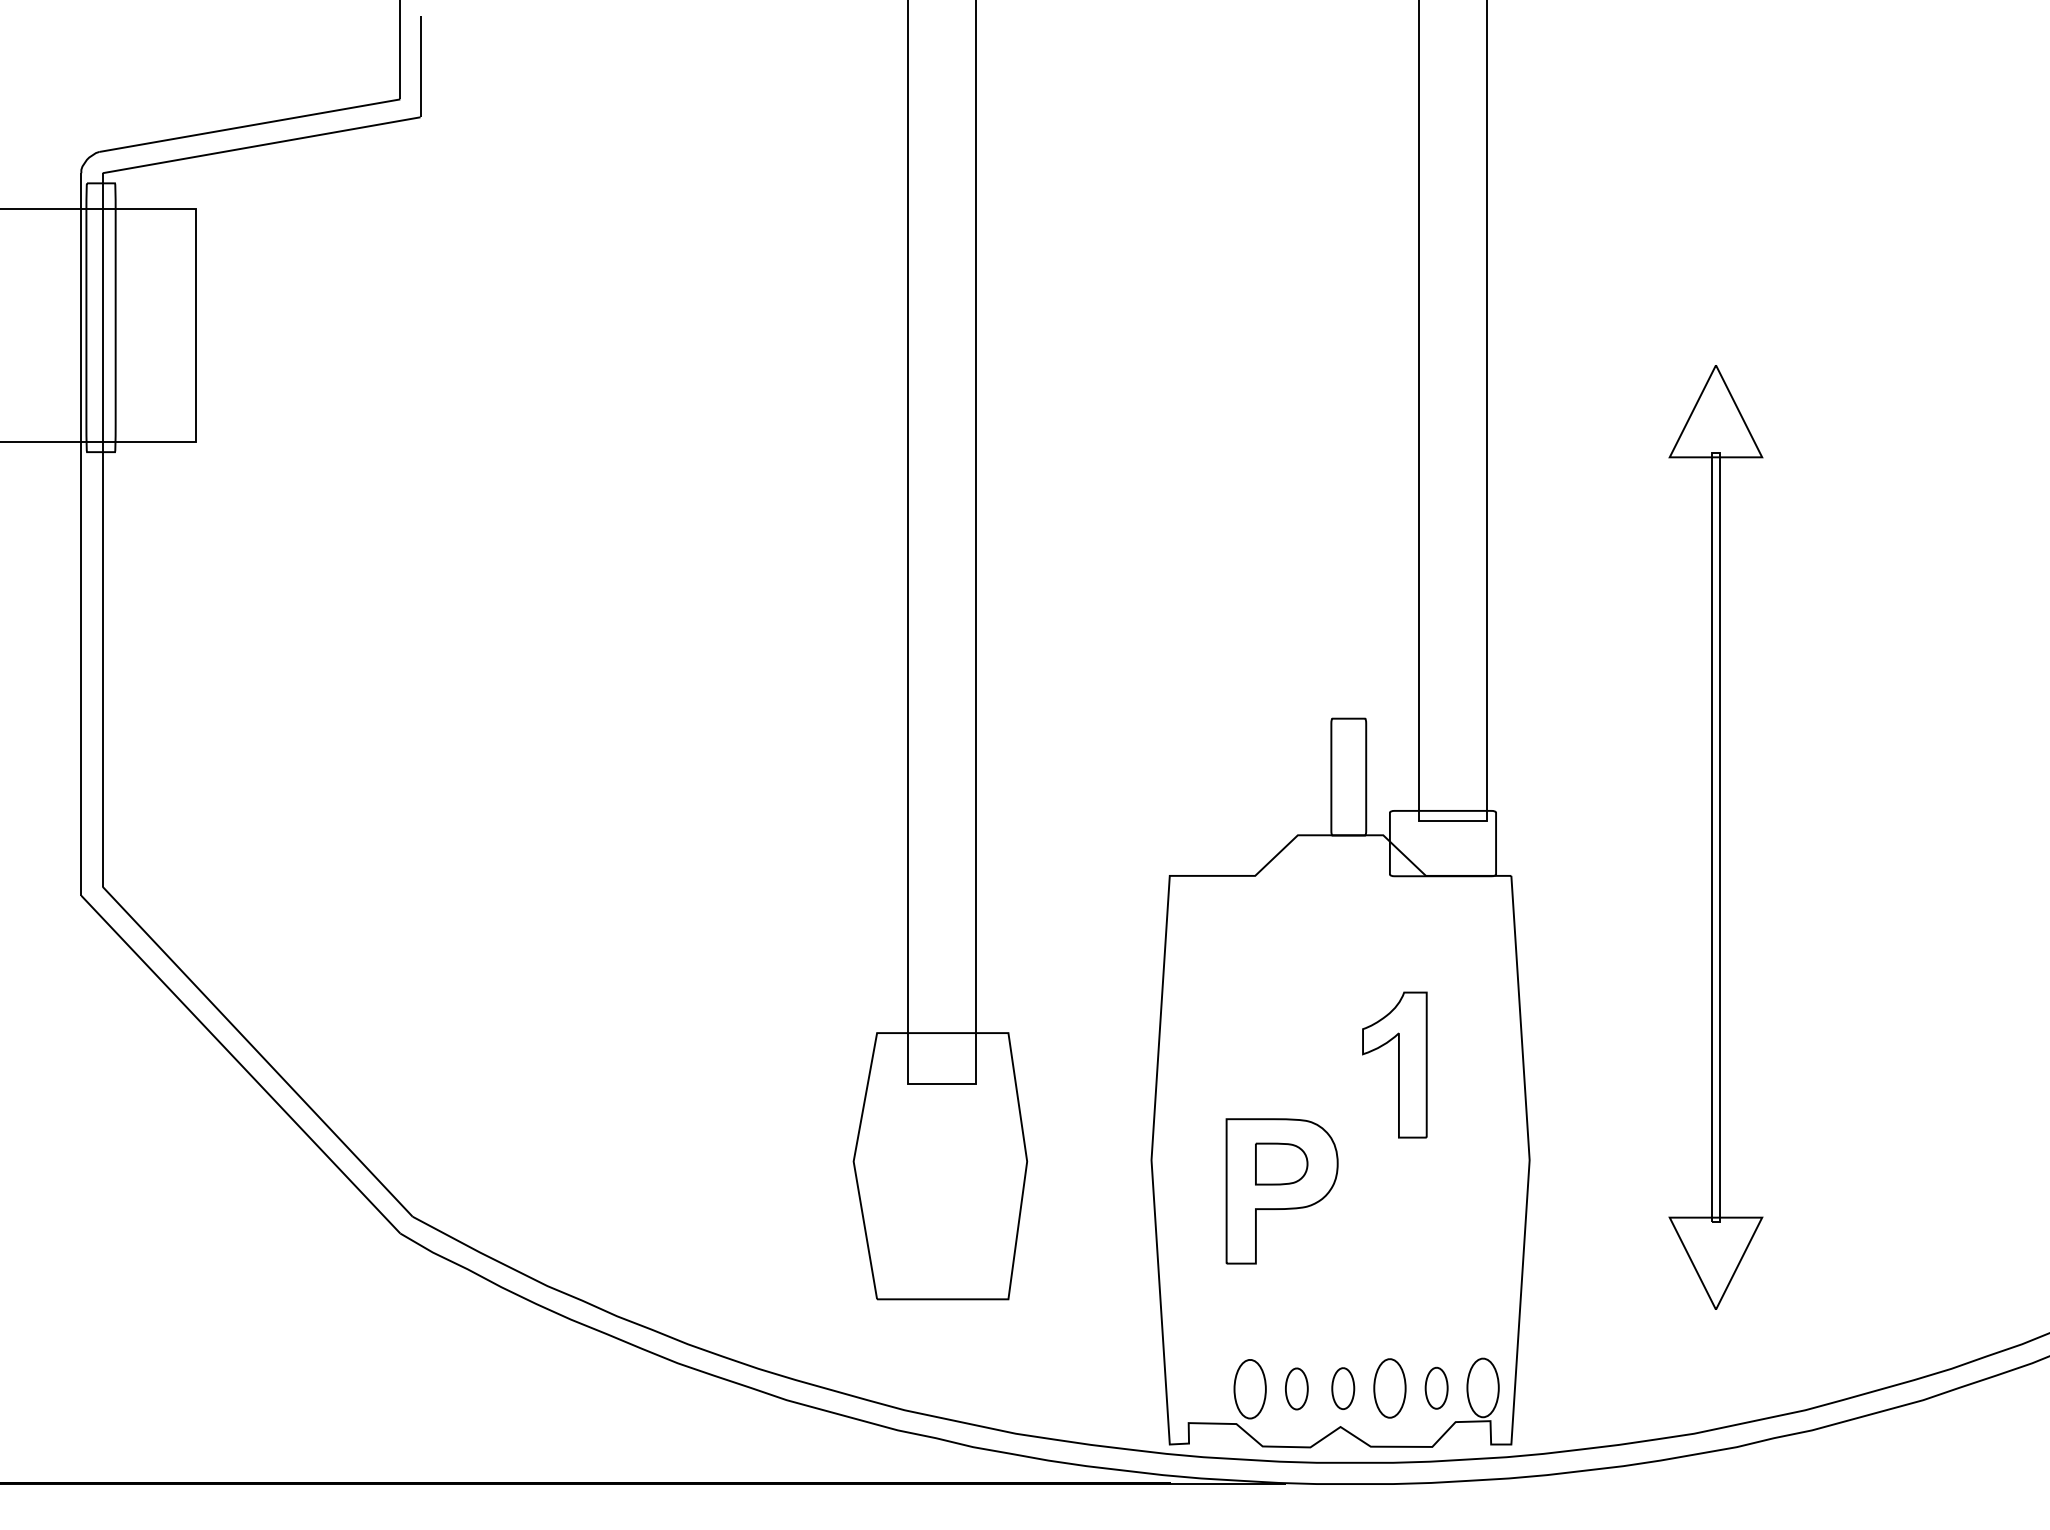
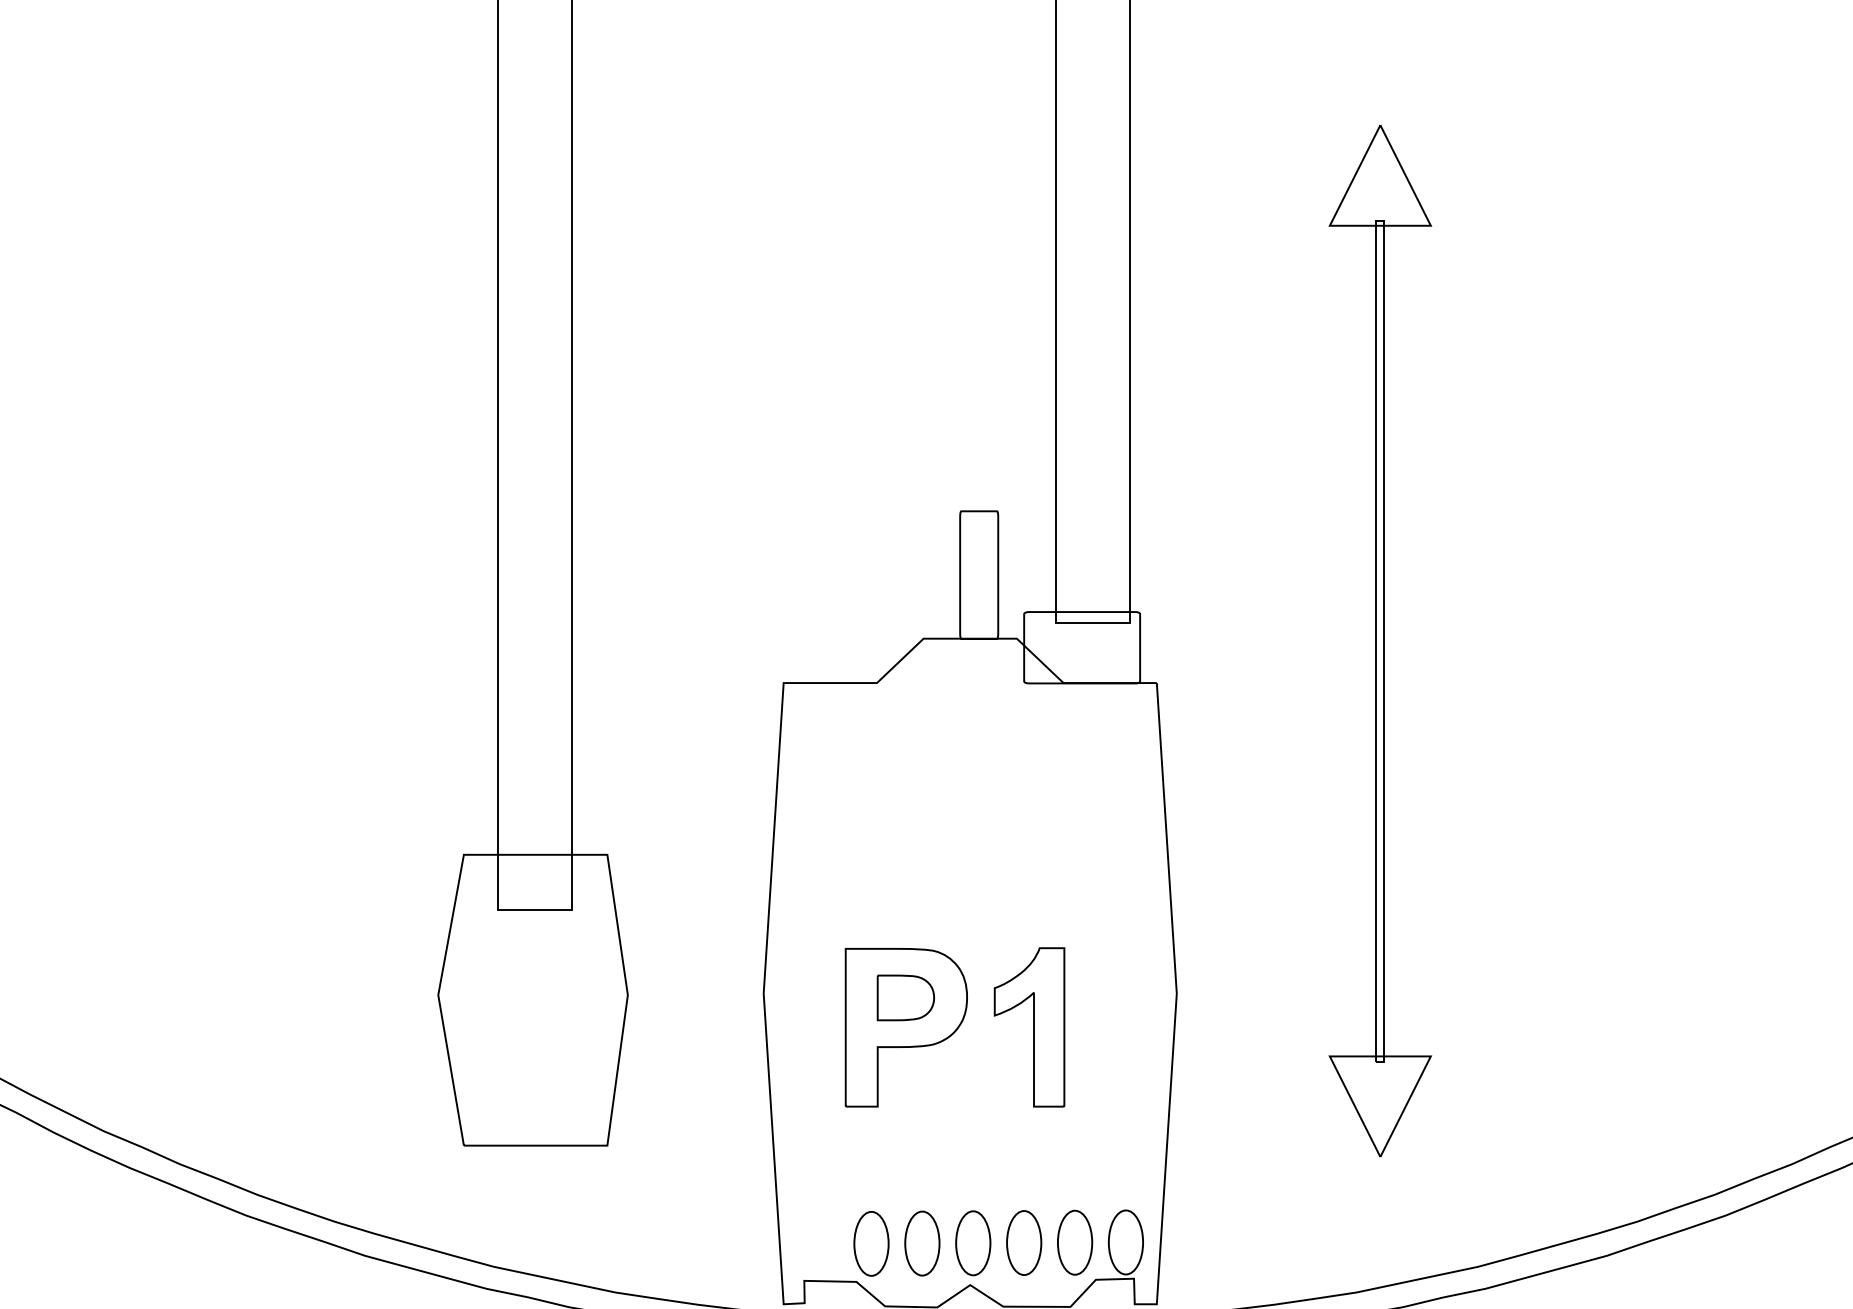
part: (1394, 1064) -> (1029, 1026), moved
part: (1296, 1388) -> (922, 1243), size x1.43
part: (1342, 1388) -> (972, 1243), size x1.43
part: (1436, 1388) -> (1075, 1243), size x1.43

